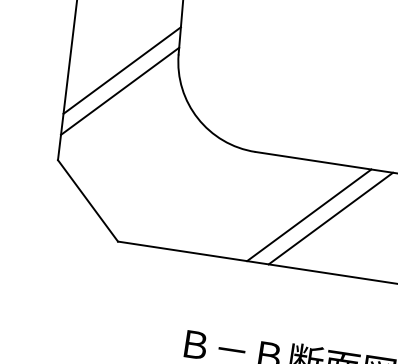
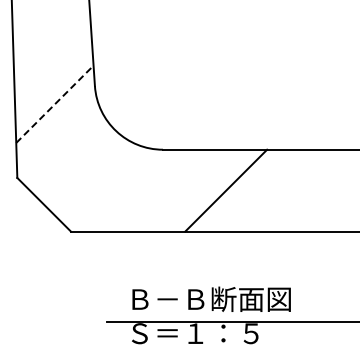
line: (121, 70) -> (54, 104), solid -> dashed
line: (119, 90) -> (55, 119), removed
line: (308, 215) -> (209, 190), removed

